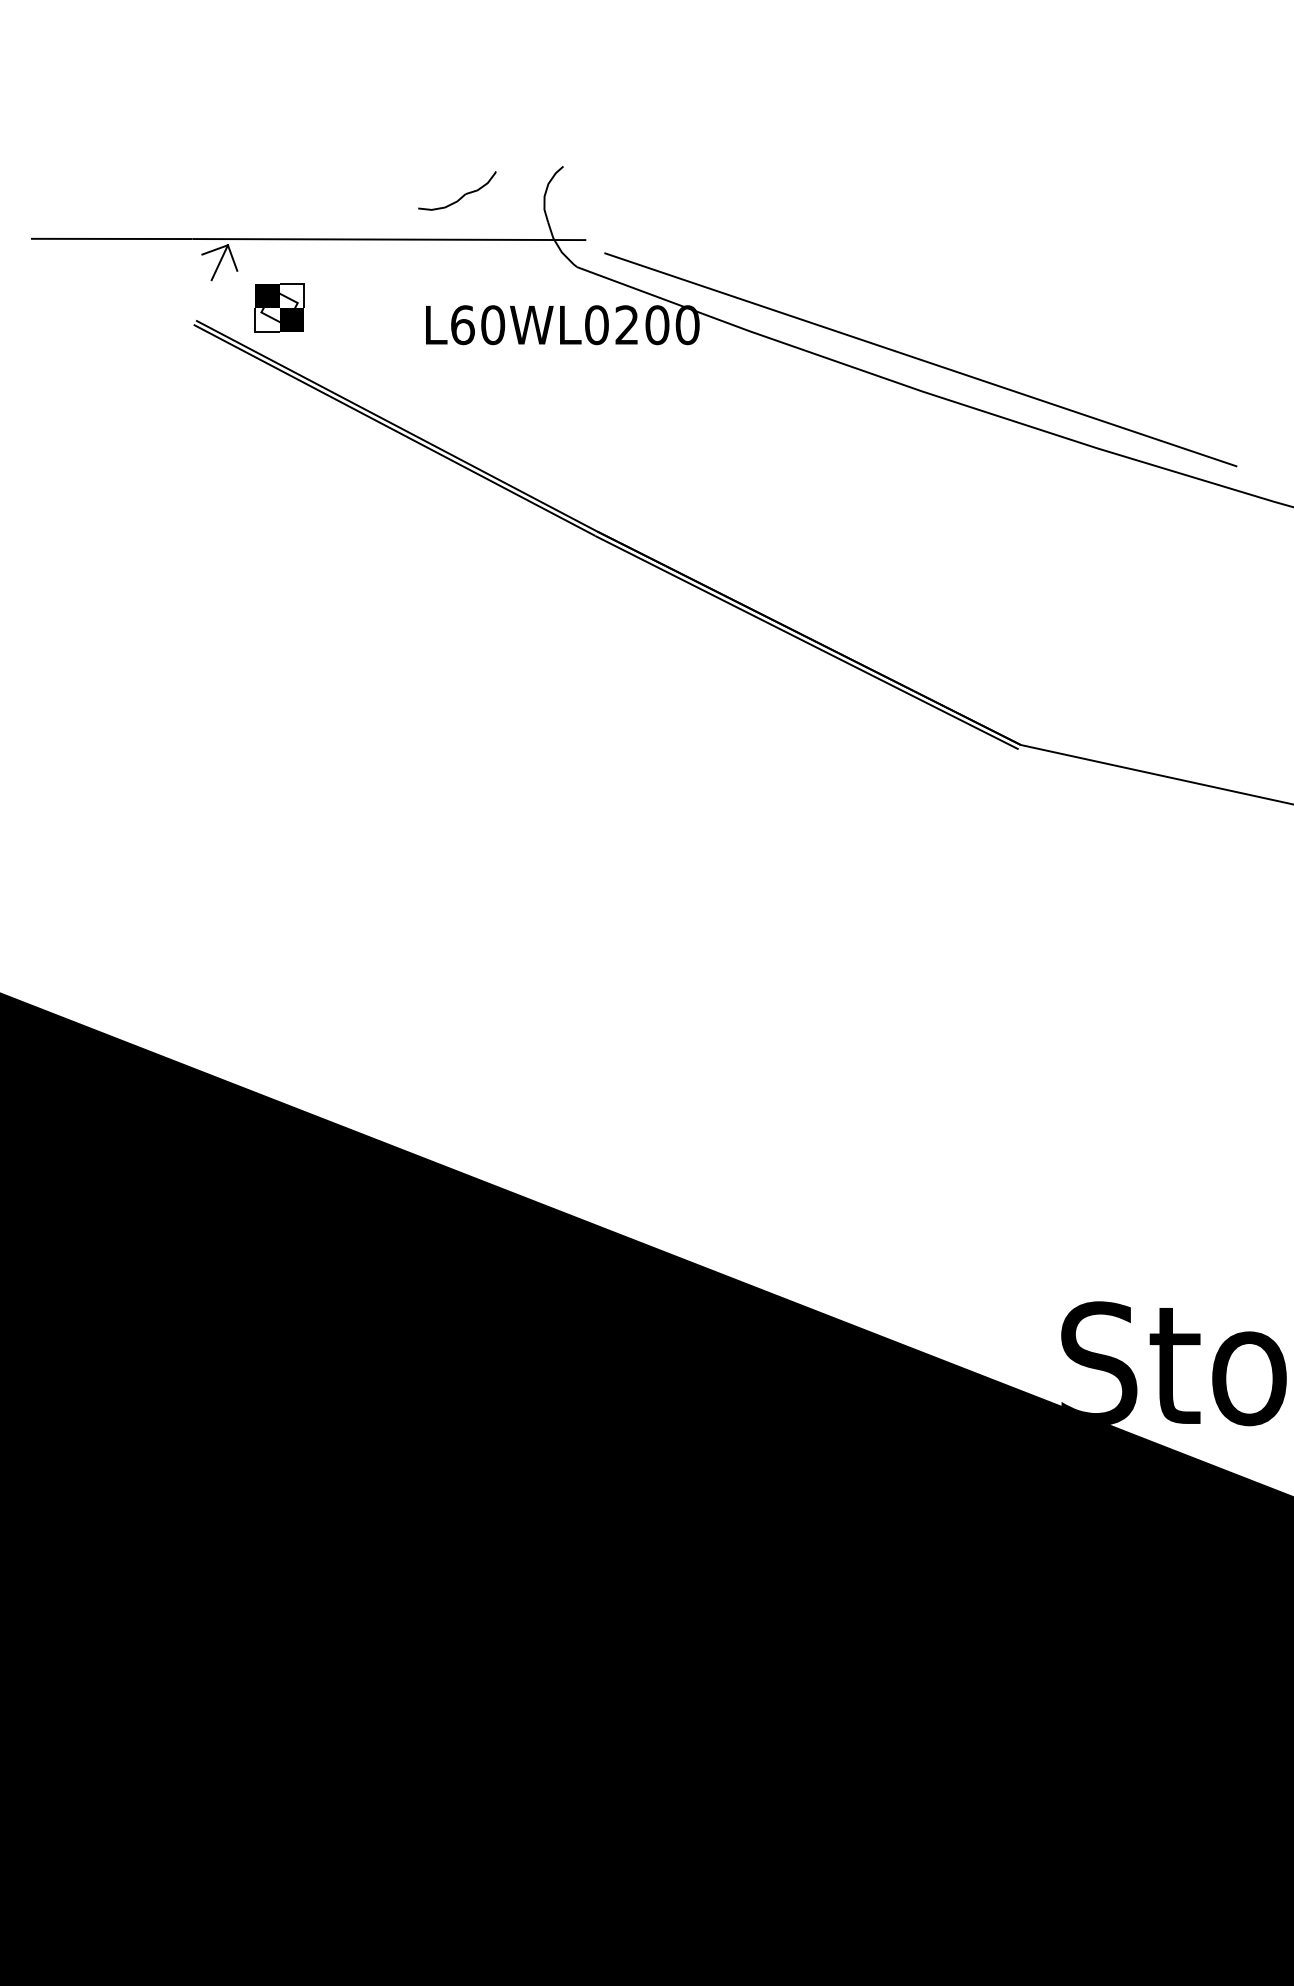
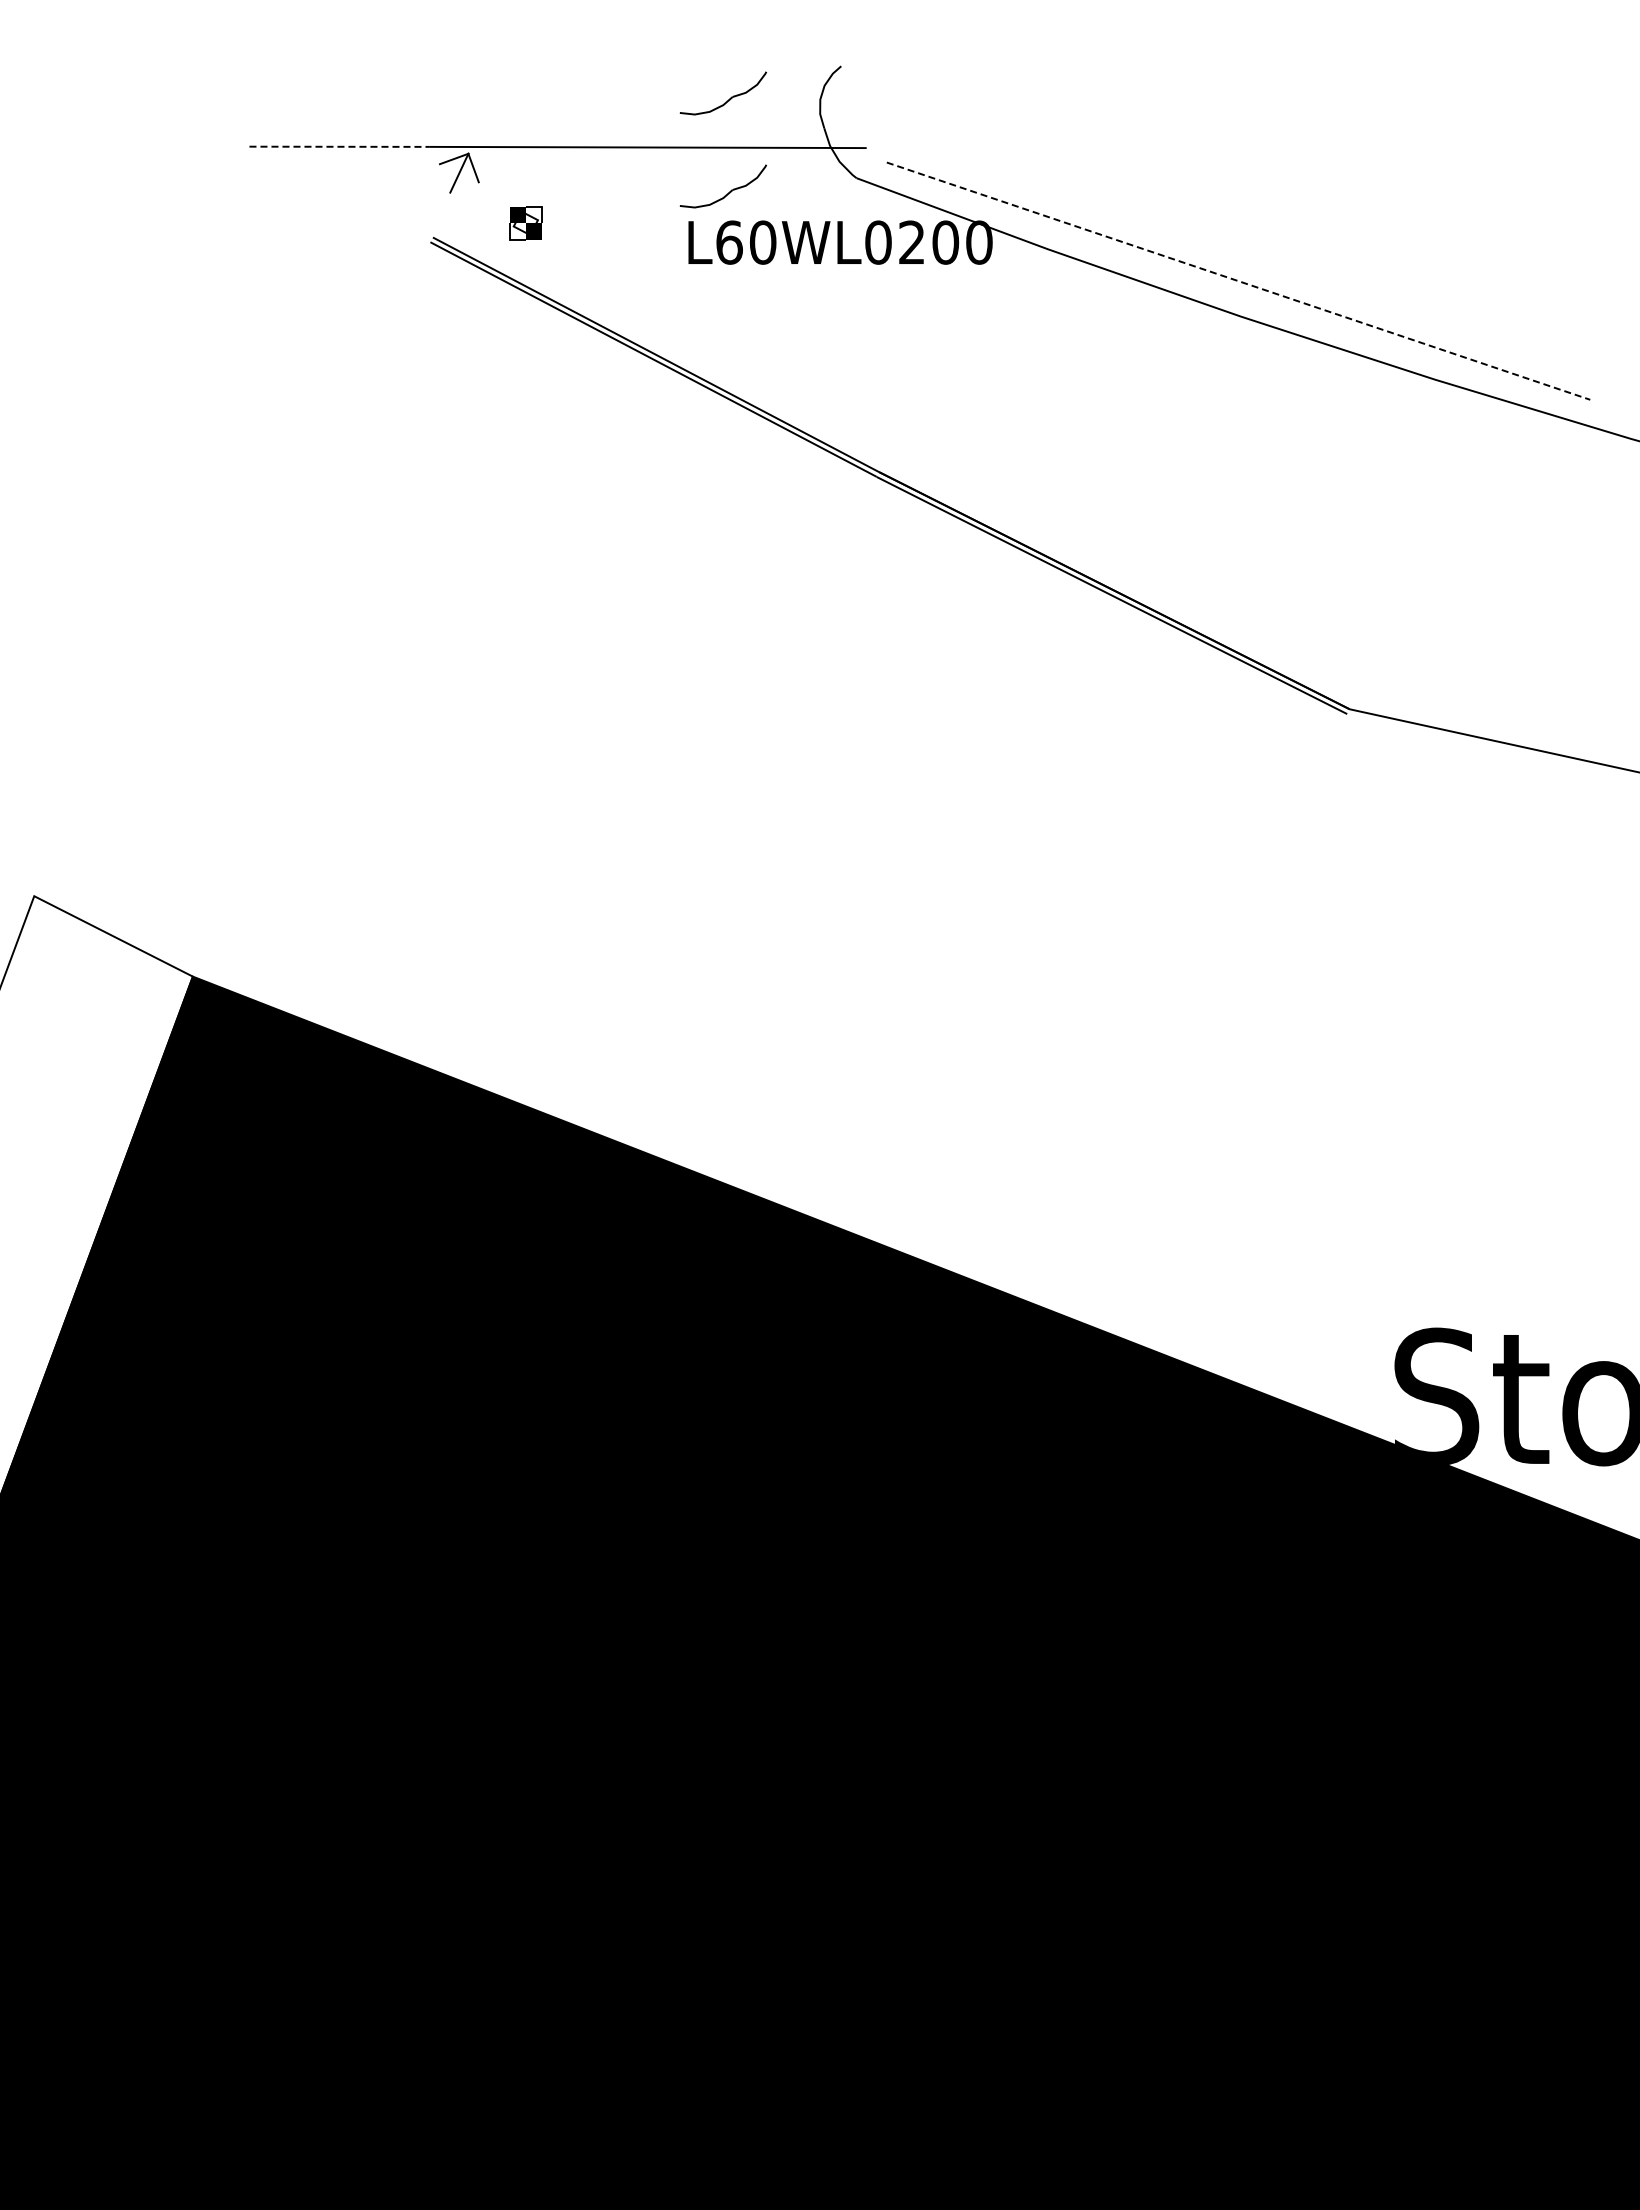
line: (111, 238) -> (339, 146), solid -> dashed
part: (461, 280) -> (728, 192), added
part: (279, 307) -> (525, 223), size x0.6
line: (921, 360) -> (1239, 281), solid -> dashed

